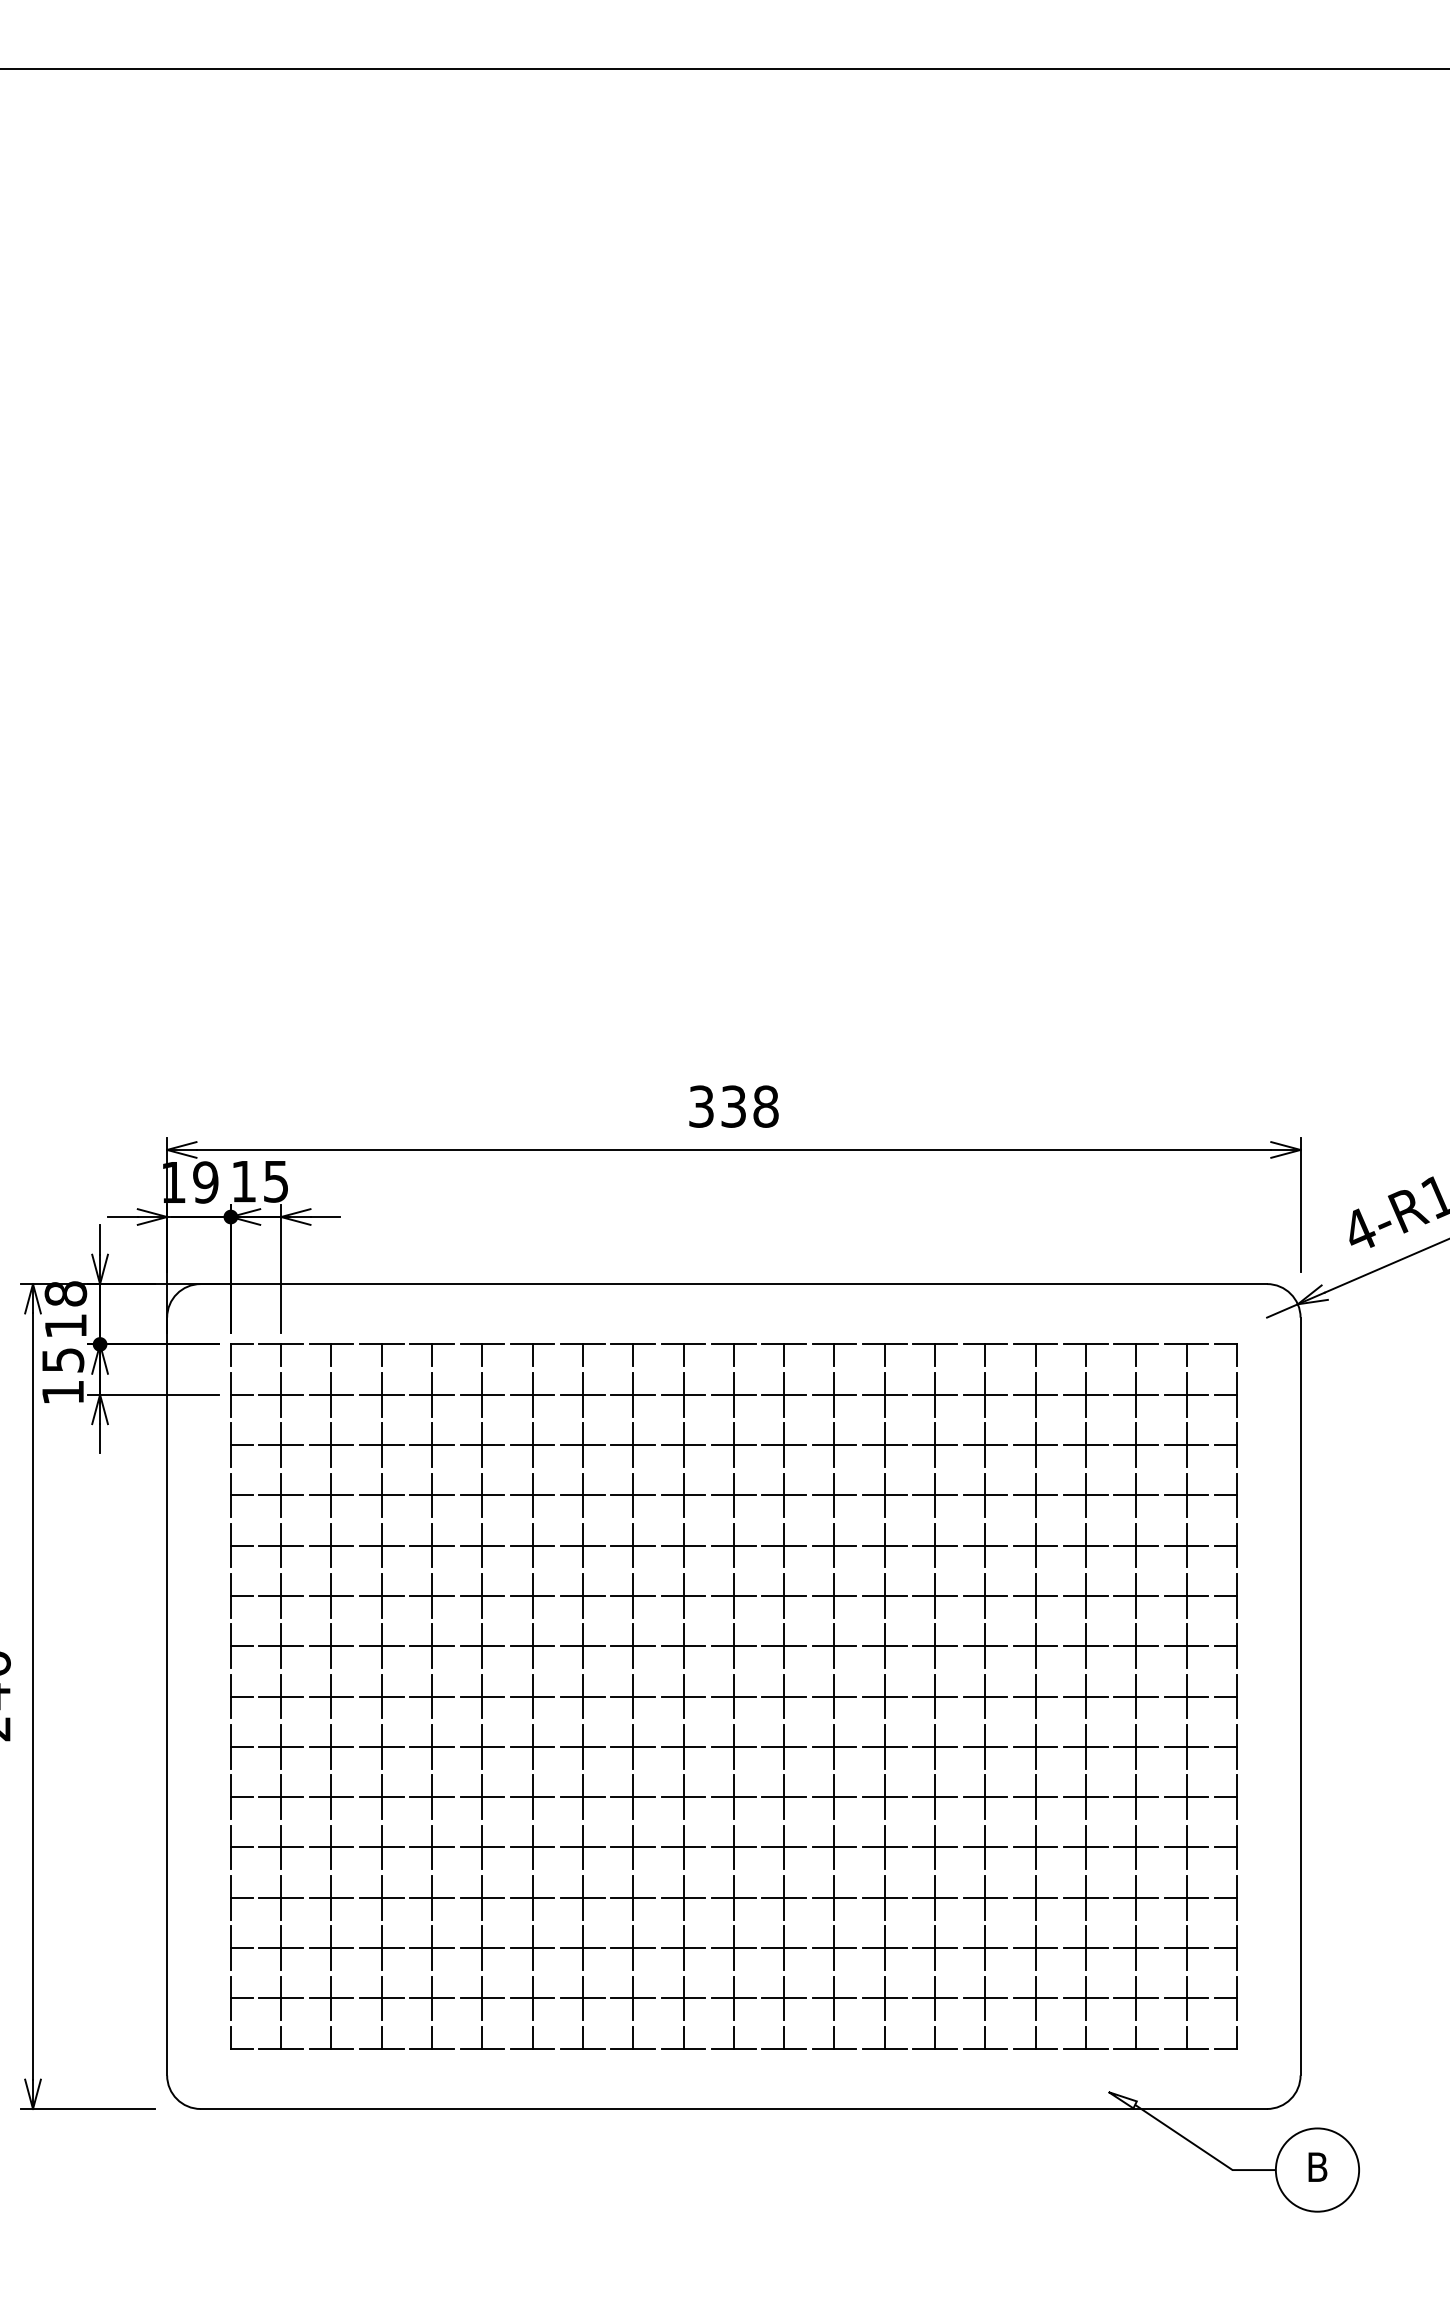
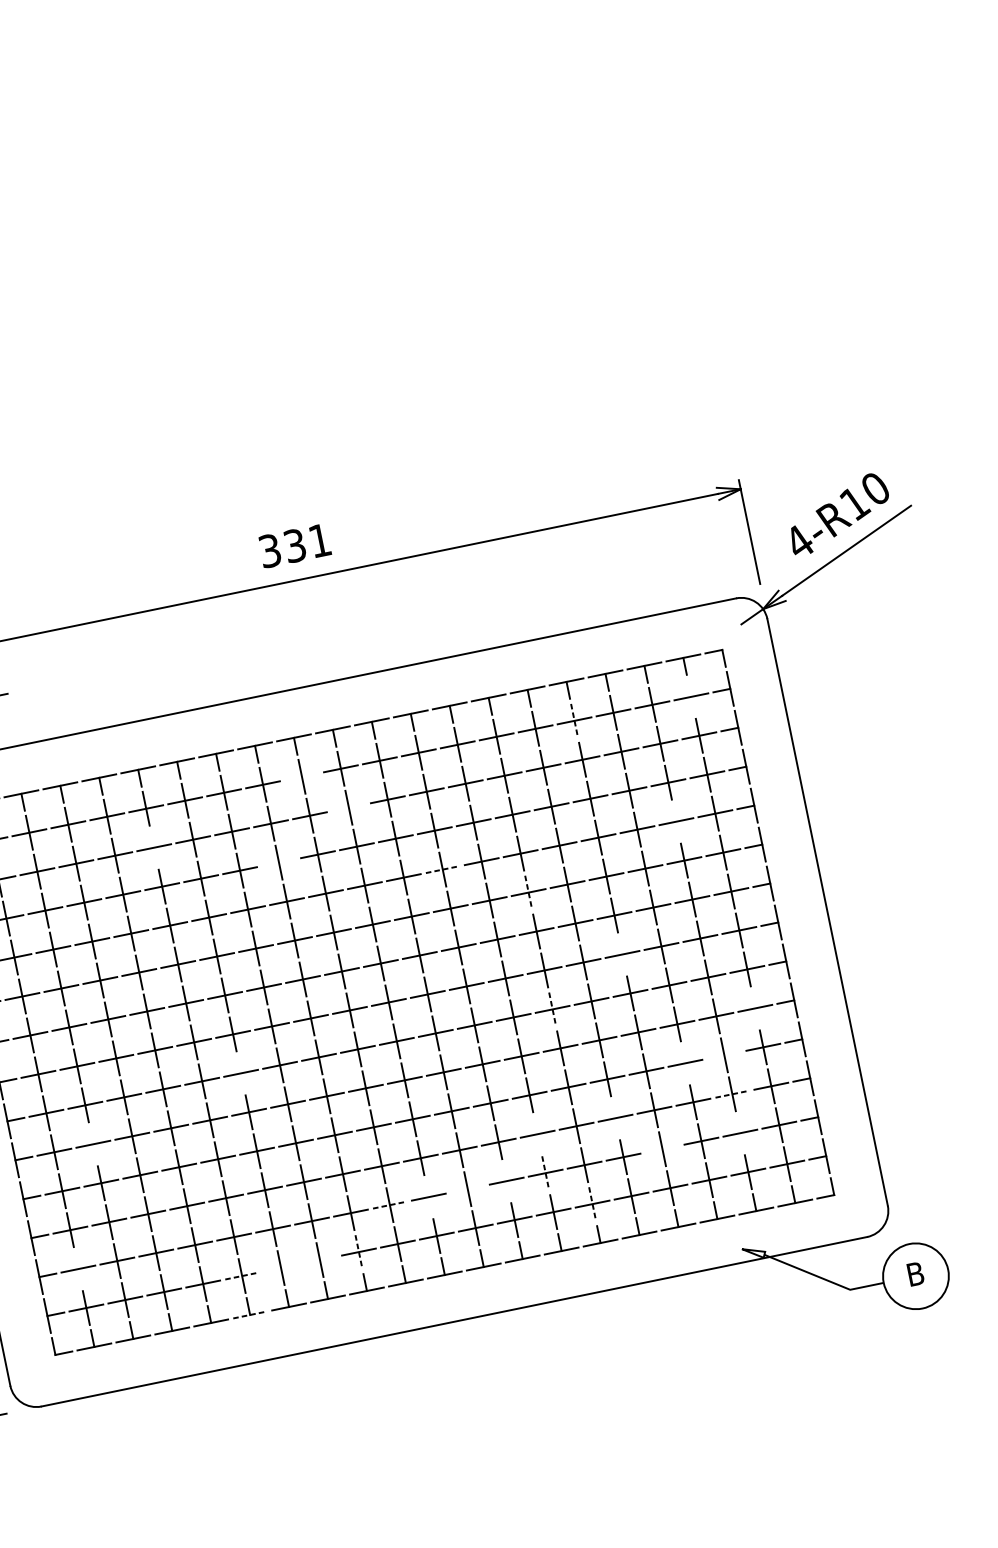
text: (765, 1106) -> (319, 540), 338 -> 331
line: (683, 1394) -> (301, 776), removed
line: (1035, 1394) -> (574, 720), solid -> dashed
line: (1186, 1394) -> (691, 696), removed
line: (482, 1444) -> (154, 847), removed
line: (733, 1445) -> (348, 808), removed
line: (633, 1495) -> (279, 862), removed
line: (834, 1545) -> (442, 869), solid -> dashed
line: (1136, 1545) -> (676, 821), removed
line: (935, 1595) -> (528, 892), solid -> dashed
line: (1035, 1696) -> (622, 954), removed
line: (532, 1746) -> (240, 1073), removed
line: (935, 1746) -> (552, 1009), solid -> dashed
line: (331, 1796) -> (93, 1143), removed
line: (1186, 1796) -> (755, 1007), removed
line: (1085, 1847) -> (685, 1063), removed
line: (1136, 1847) -> (724, 1055), removed
line: (884, 1897) -> (537, 1134), removed
line: (985, 1897) -> (615, 1118), removed
line: (1136, 1897) -> (732, 1094), solid -> dashed
line: (281, 1947) -> (78, 1268), removed
line: (733, 1947) -> (428, 1196), removed
line: (834, 1947) -> (506, 1180), removed
line: (1136, 1947) -> (740, 1132), removed
line: (683, 1948) -> (389, 1205), solid -> dashed
line: (783, 1948) -> (467, 1189), removed
line: (884, 1948) -> (545, 1173), solid -> dashed
line: (1035, 1948) -> (662, 1149), removed
line: (482, 1998) -> (242, 1276), solid -> dashed
line: (532, 1998) -> (280, 1268), removed
line: (582, 1998) -> (319, 1260), removed
line: (633, 1998) -> (359, 1252), solid -> dashed
line: (935, 1998) -> (592, 1204), solid -> dashed
line: (482, 2048) -> (250, 1314), solid -> dashed

